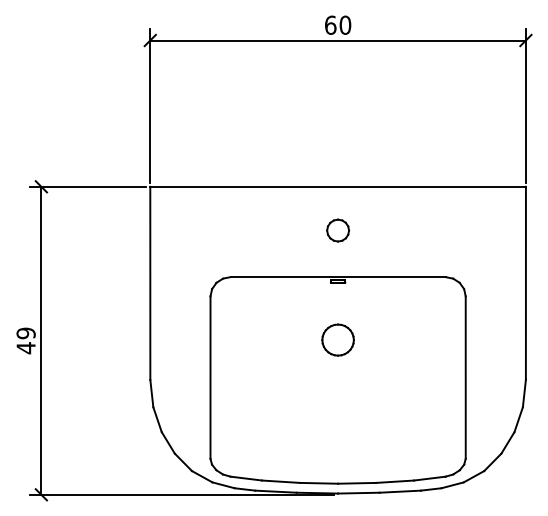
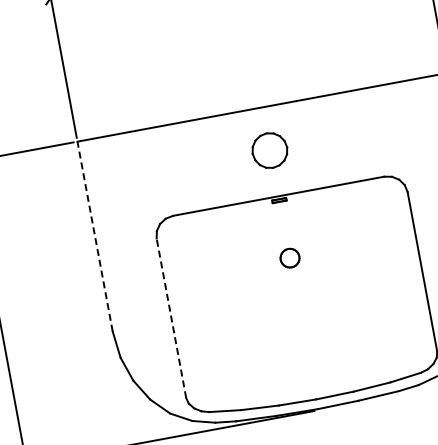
part: (338, 230) -> (270, 150), size x1.6
line: (150, 283) -> (95, 236), solid -> dashed
part: (337, 339) -> (289, 257), size x0.6
line: (210, 377) -> (171, 318), solid -> dashed

